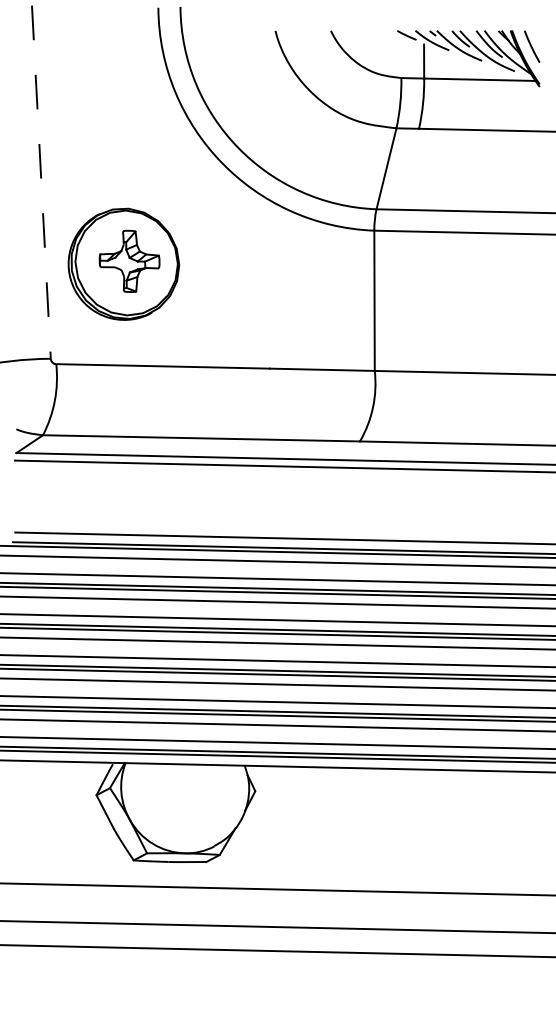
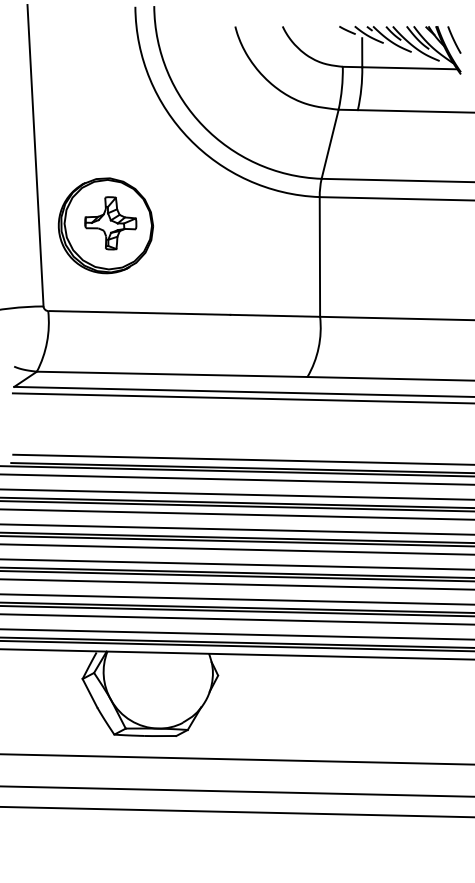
line: (41, 182) -> (35, 155), dashed -> solid

